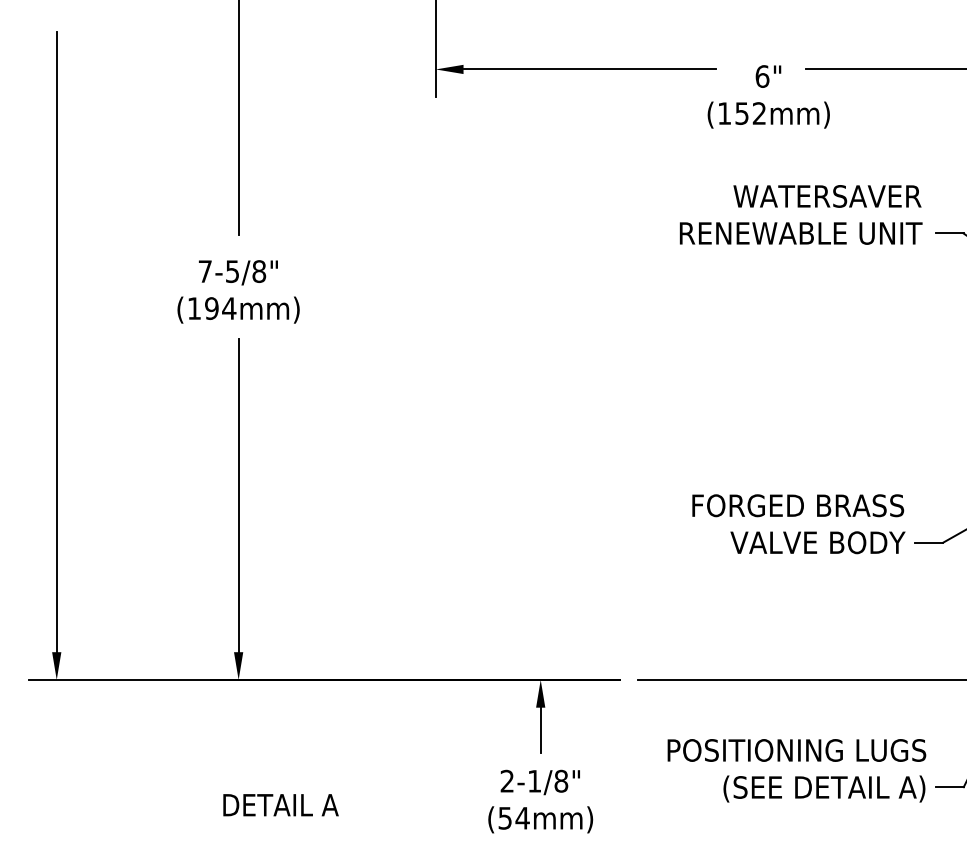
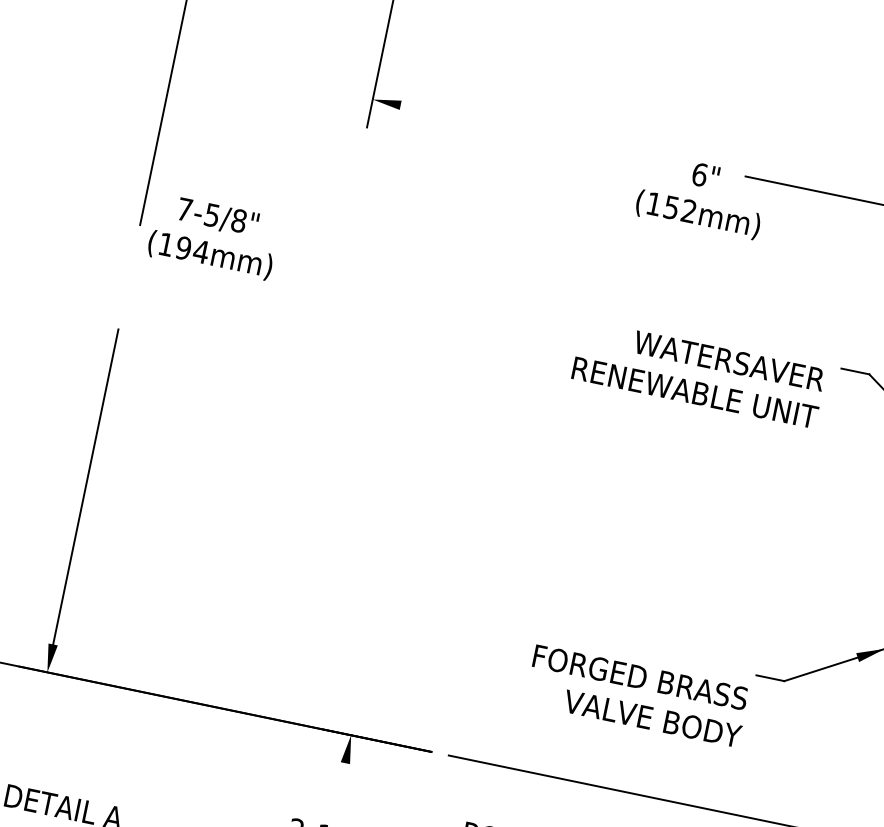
line: (589, 69) -> (527, 131), removed
text: (800, 214) -> (698, 373), moved
text: (238, 291) -> (214, 236), moved
text: (798, 524) -> (636, 696), moved
line: (540, 730) -> (340, 786), removed

